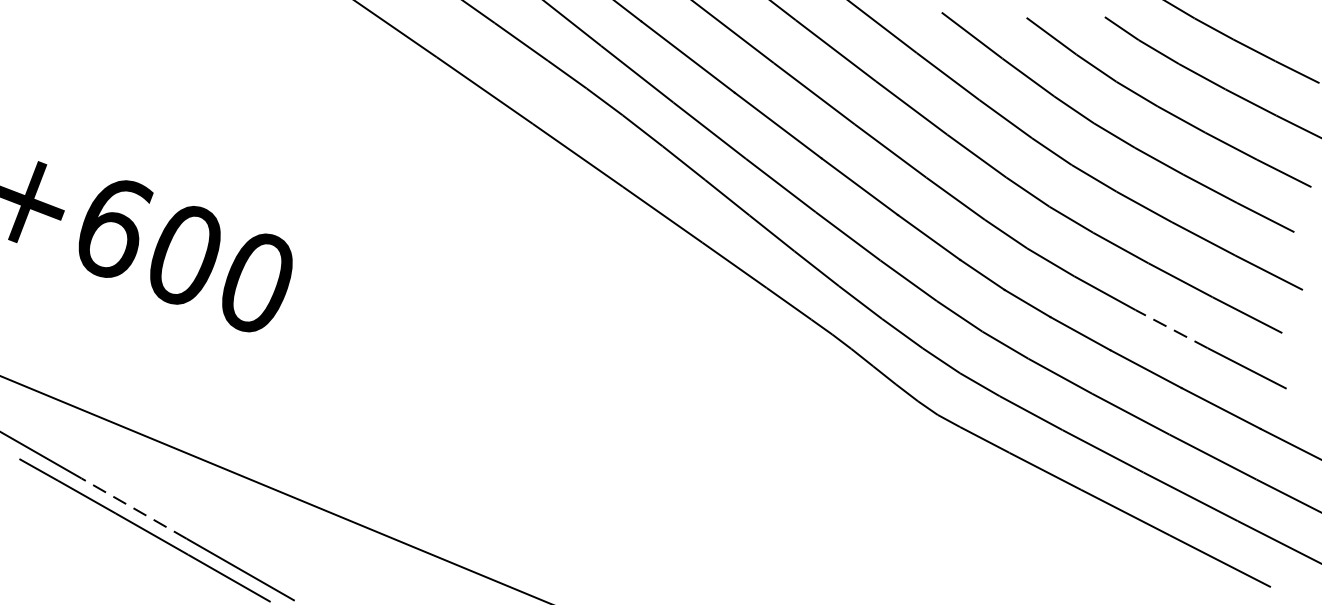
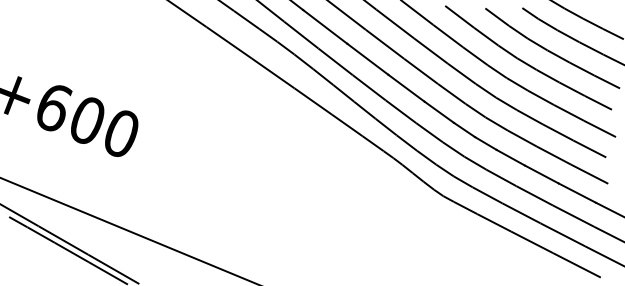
line: (1170, 328) -> (553, 155), dashed -> solid
line: (134, 508) -> (63, 240), dashed -> solid

